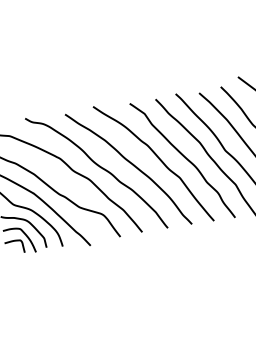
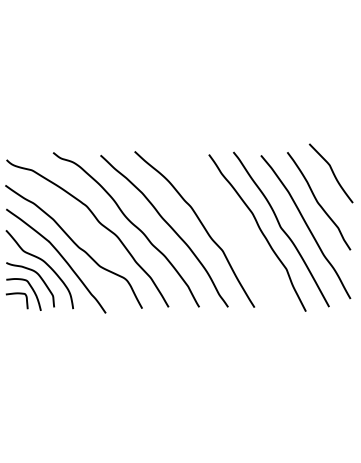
curve: (185, 158) -> (232, 229), removed

